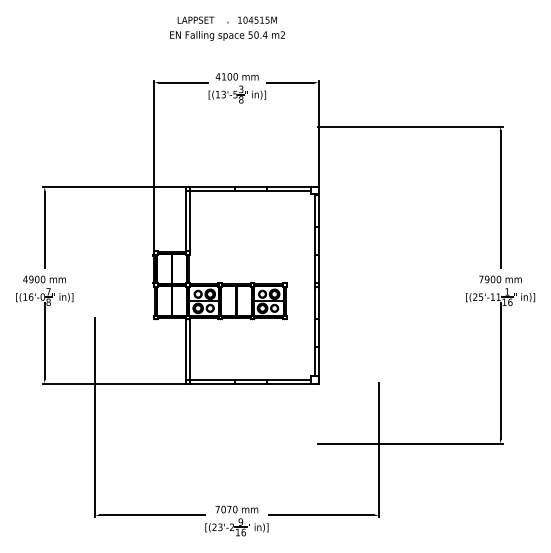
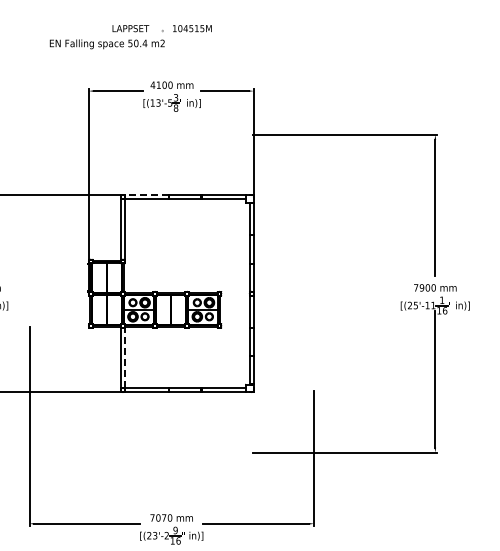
text: (227, 35) -> (107, 43), moved
line: (211, 186) -> (146, 194), solid -> dashed
line: (190, 349) -> (125, 357), solid -> dashed

